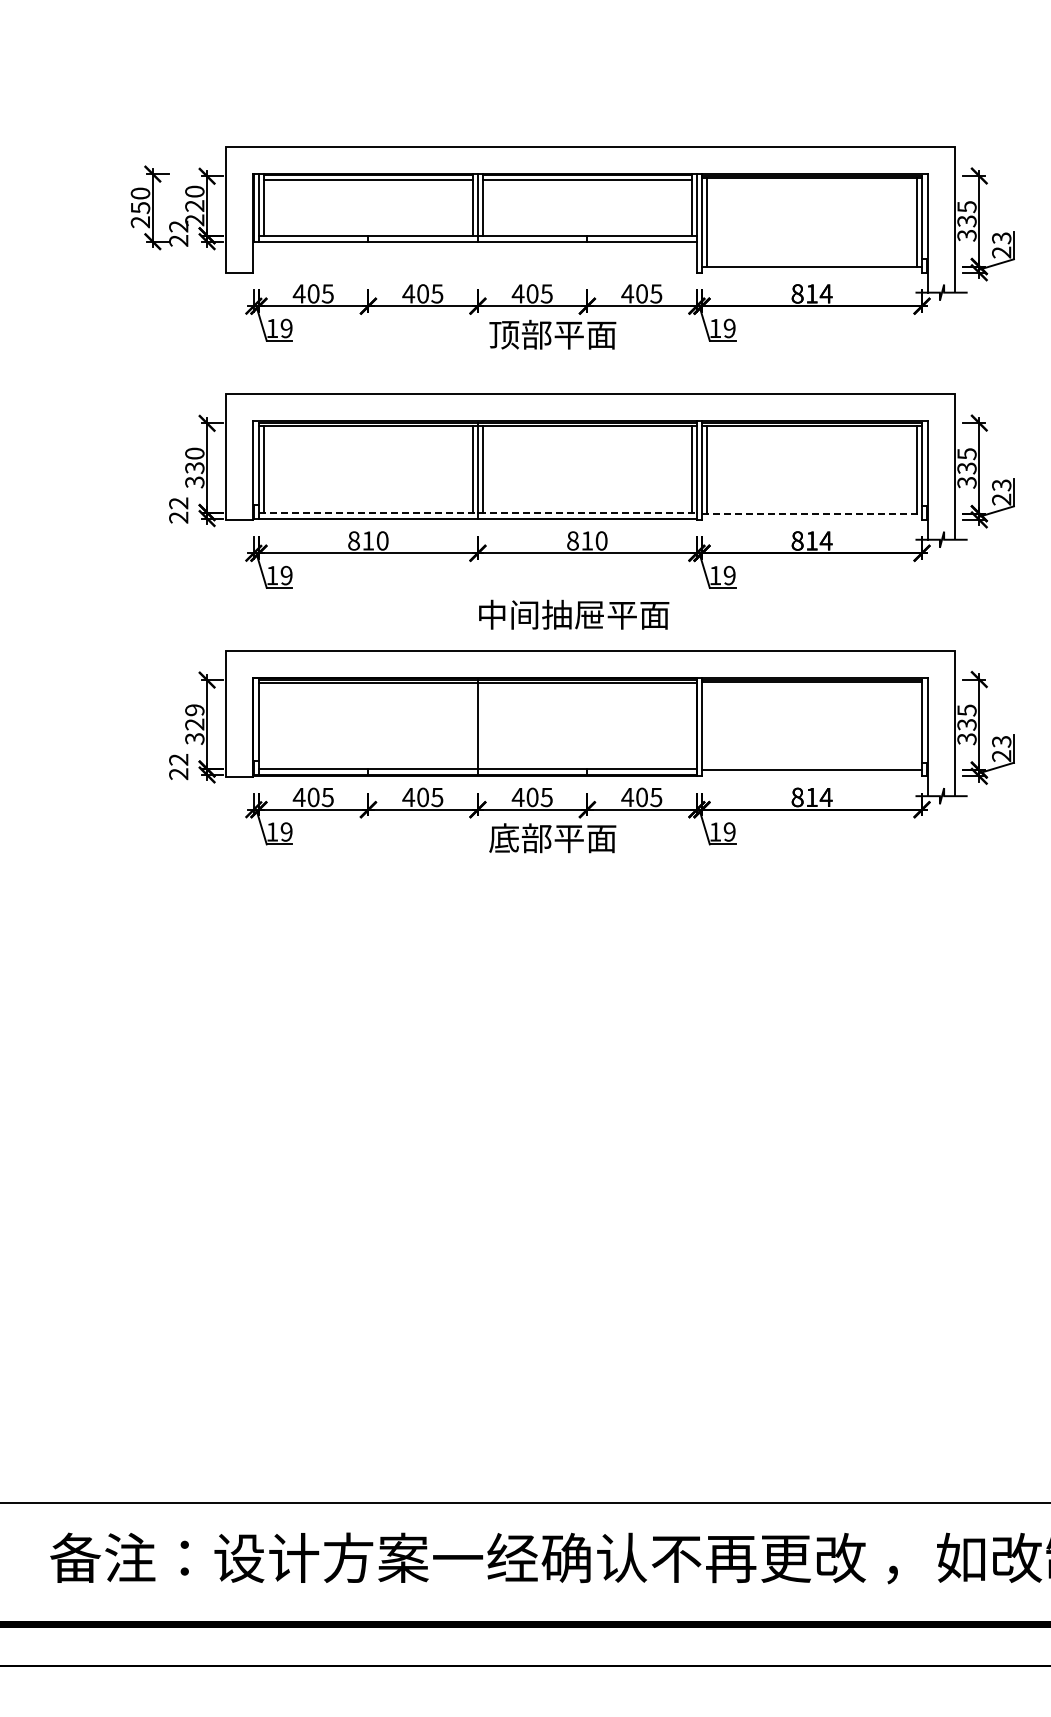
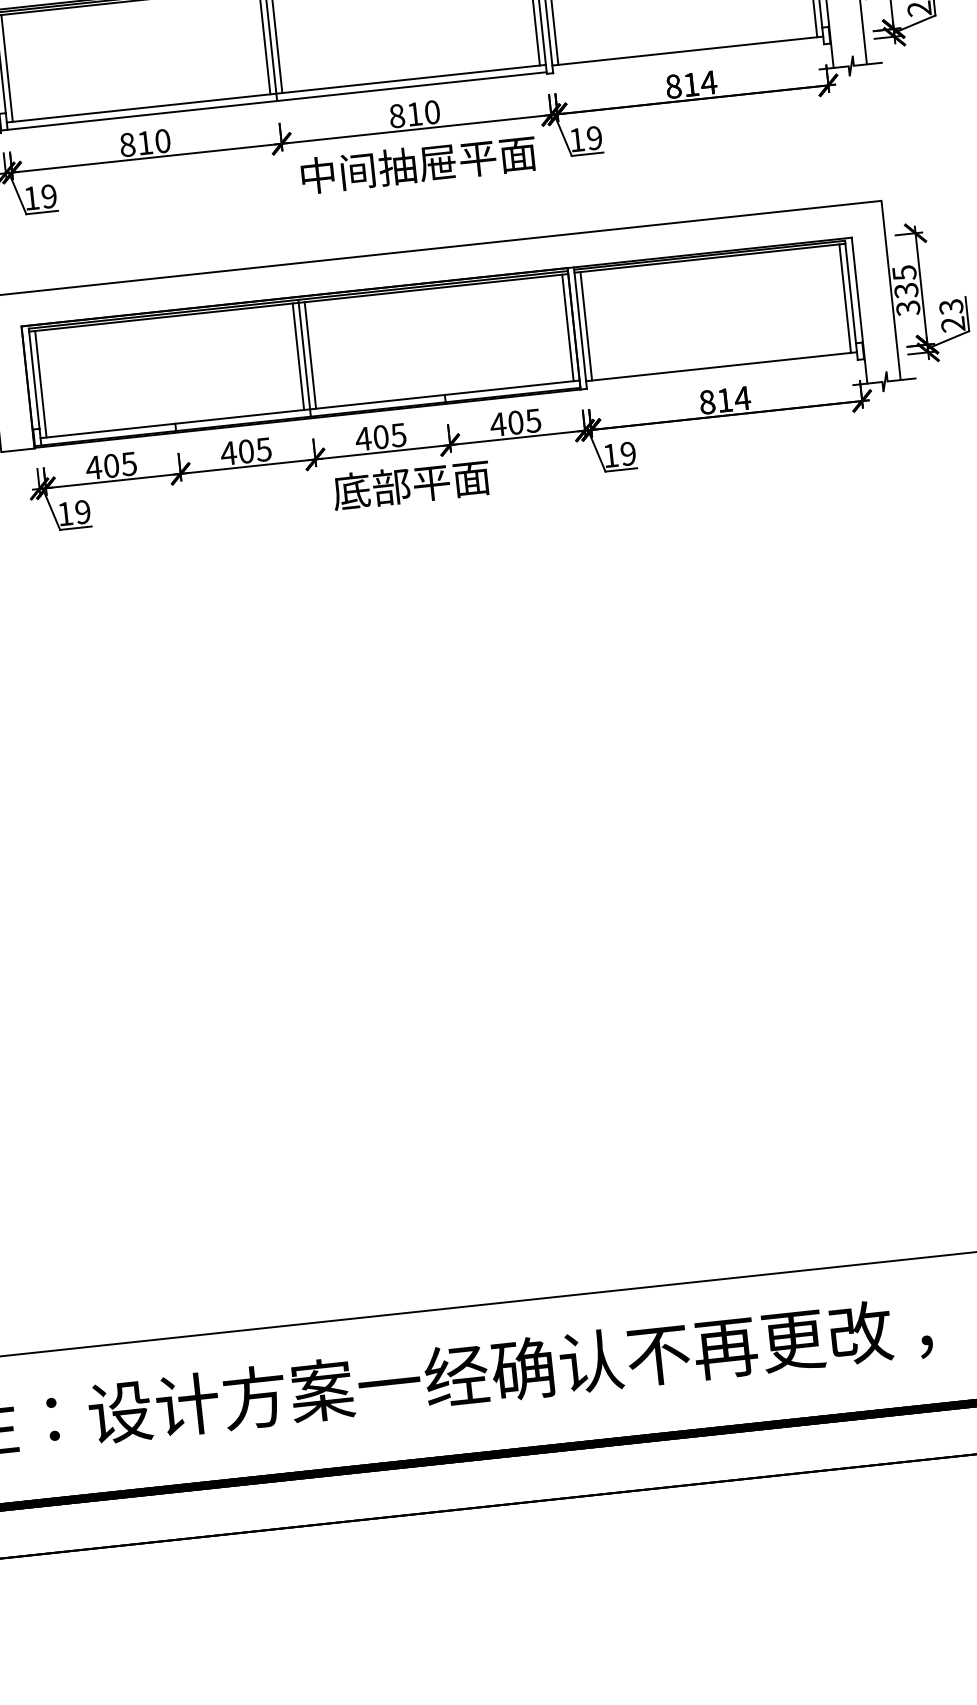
line: (477, 512) -> (275, 93), dashed -> solid
line: (812, 513) -> (688, 50), dashed -> solid
text: (574, 614) -> (419, 164), moved
line: (263, 725) -> (40, 383), added
line: (473, 725) -> (298, 356), added
line: (482, 725) -> (310, 355), added
line: (692, 725) -> (568, 327), added
line: (706, 725) -> (585, 325), added
line: (917, 725) -> (845, 297), added

